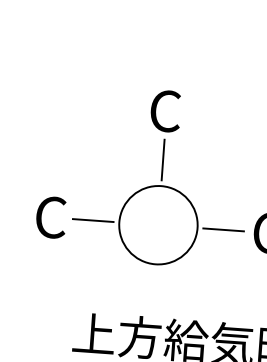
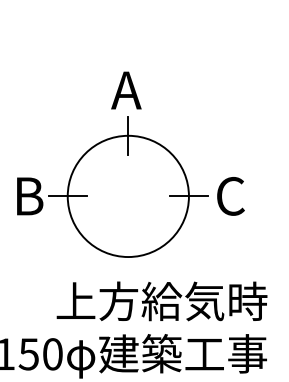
text: (164, 111) -> (126, 90), C -> A
text: (51, 216) -> (28, 195), C -> B
circle: (157, 225) -> (127, 196), size x1.67

